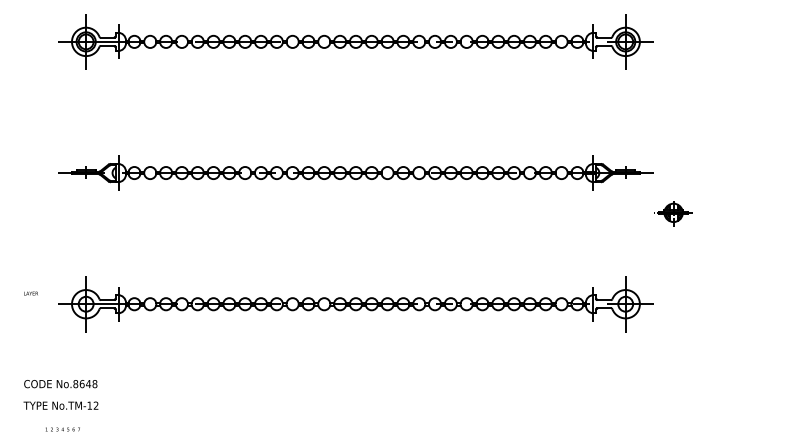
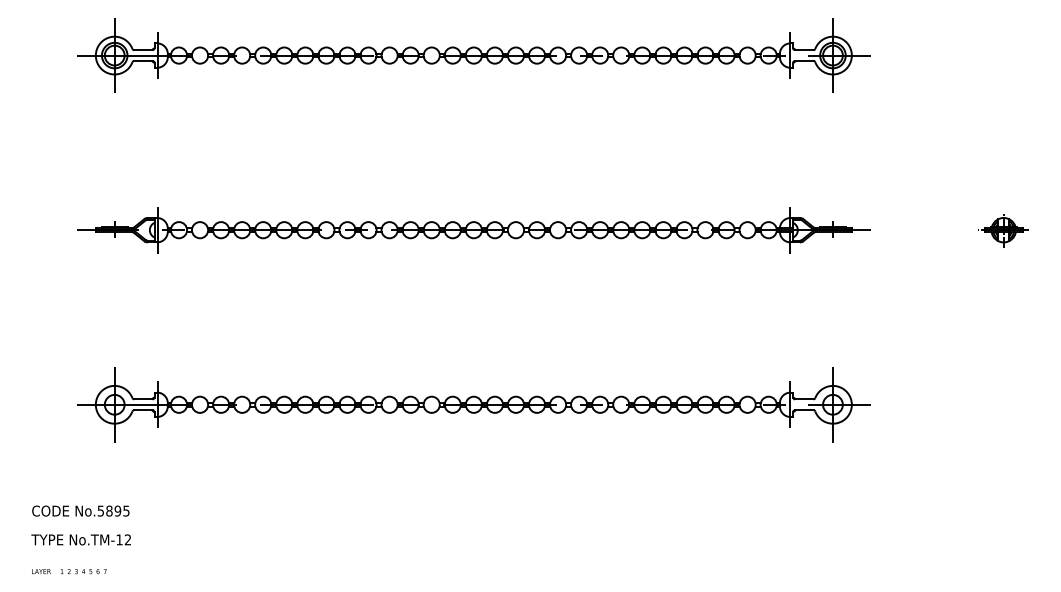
part: (673, 213) -> (1003, 230), moved
text: (31, 293) -> (41, 571), moved
text: (85, 383) -> (113, 510), No.8648 -> No.5895

